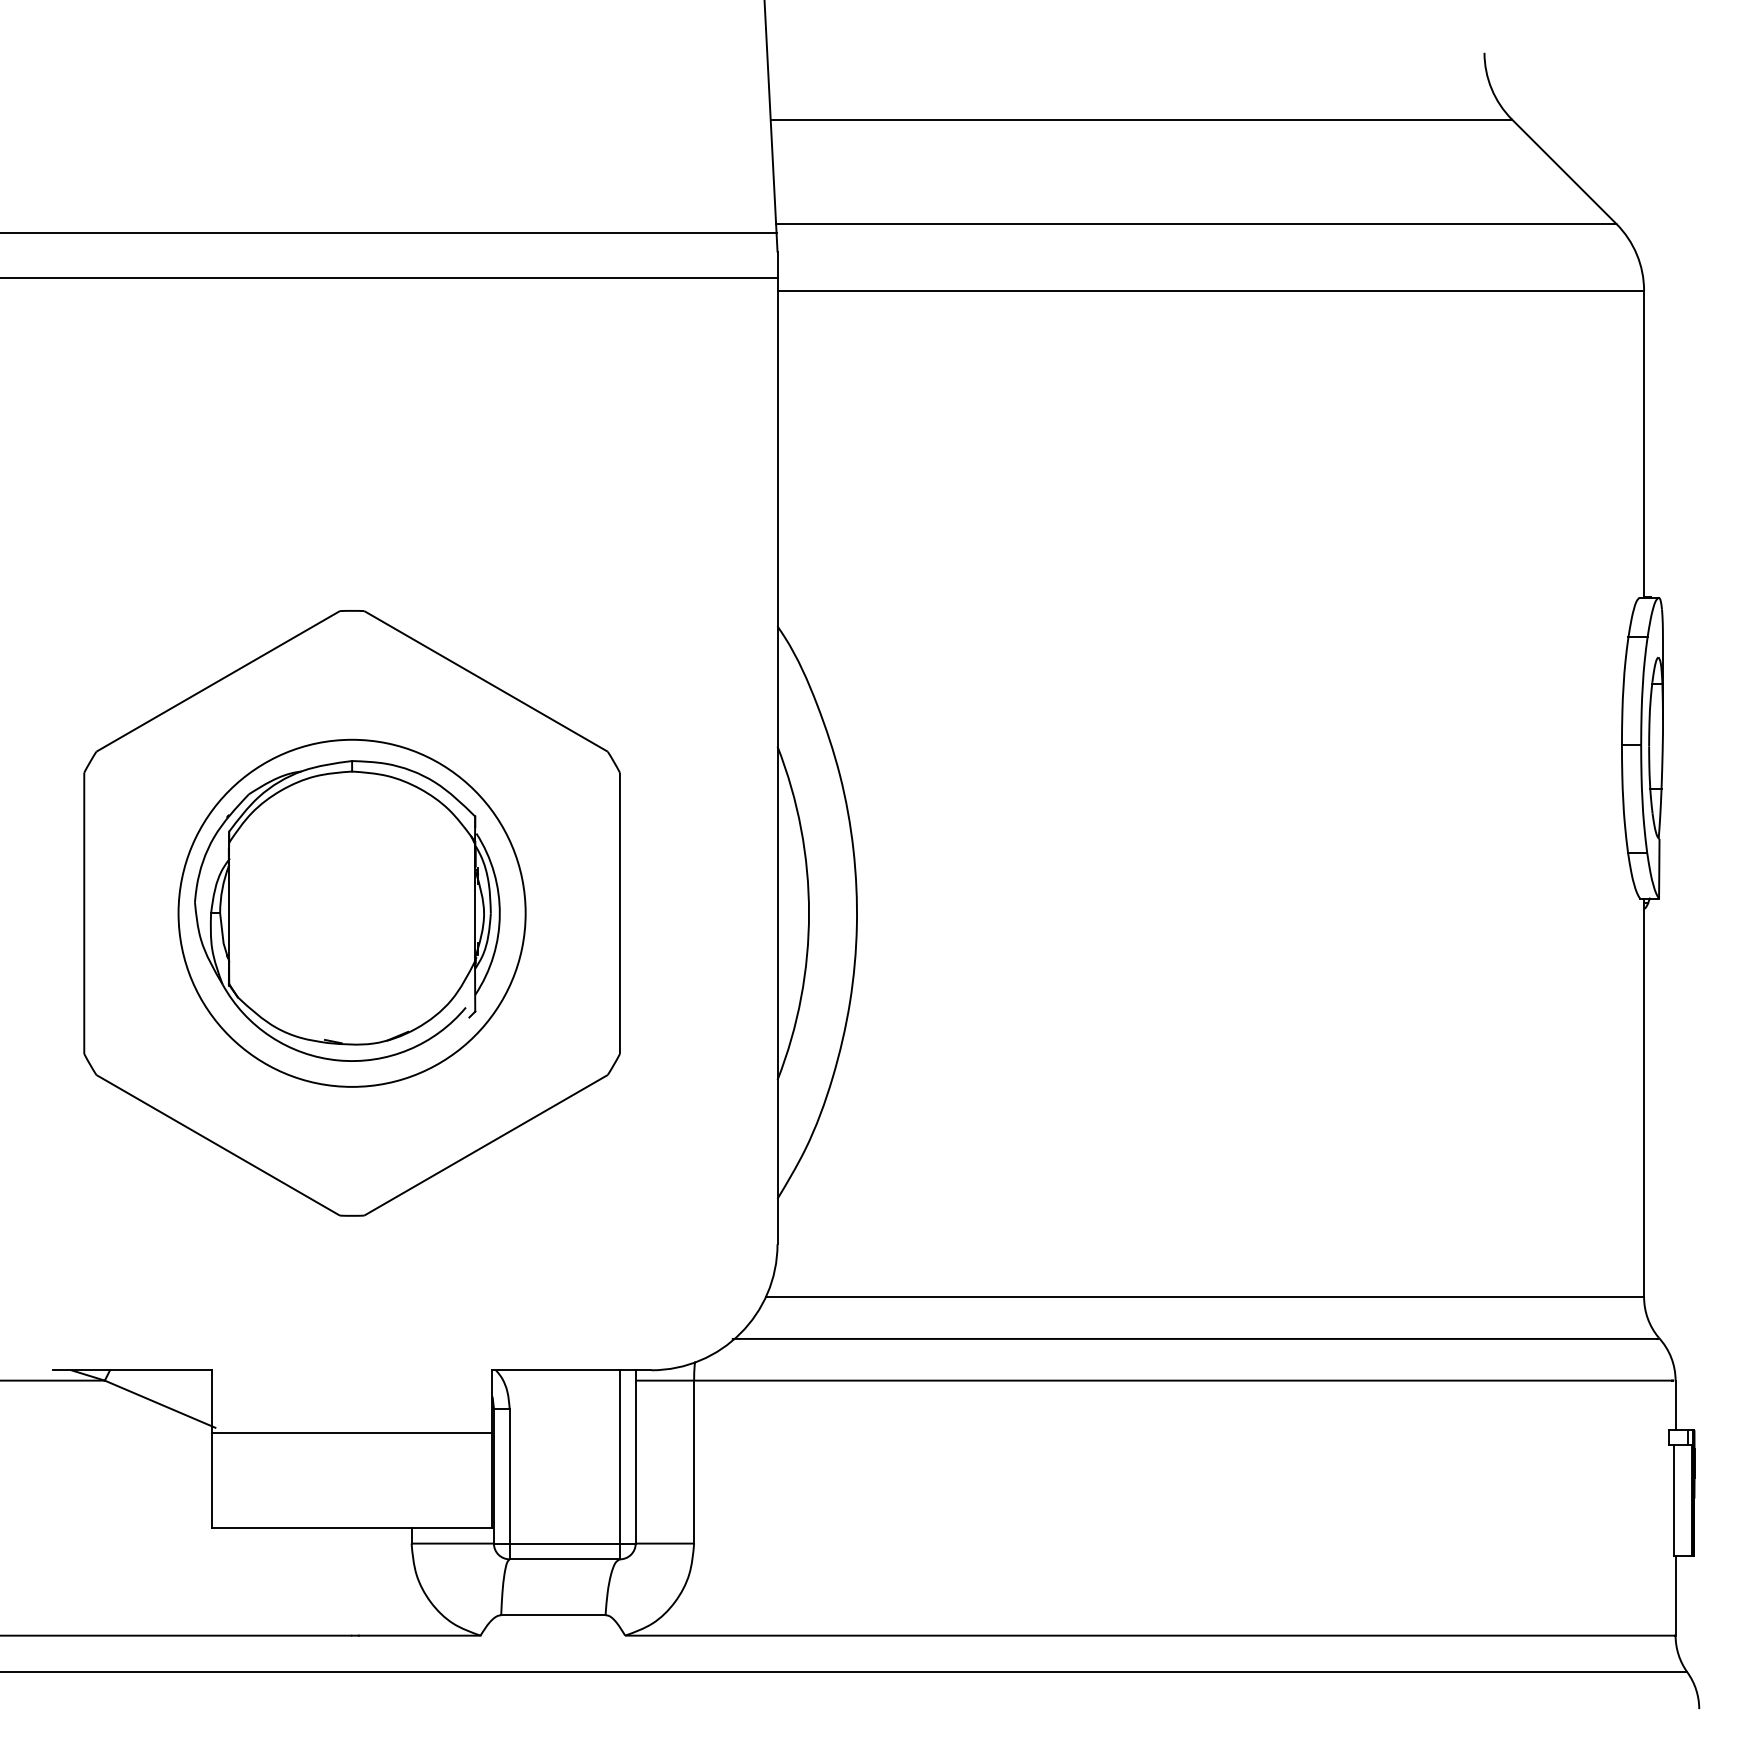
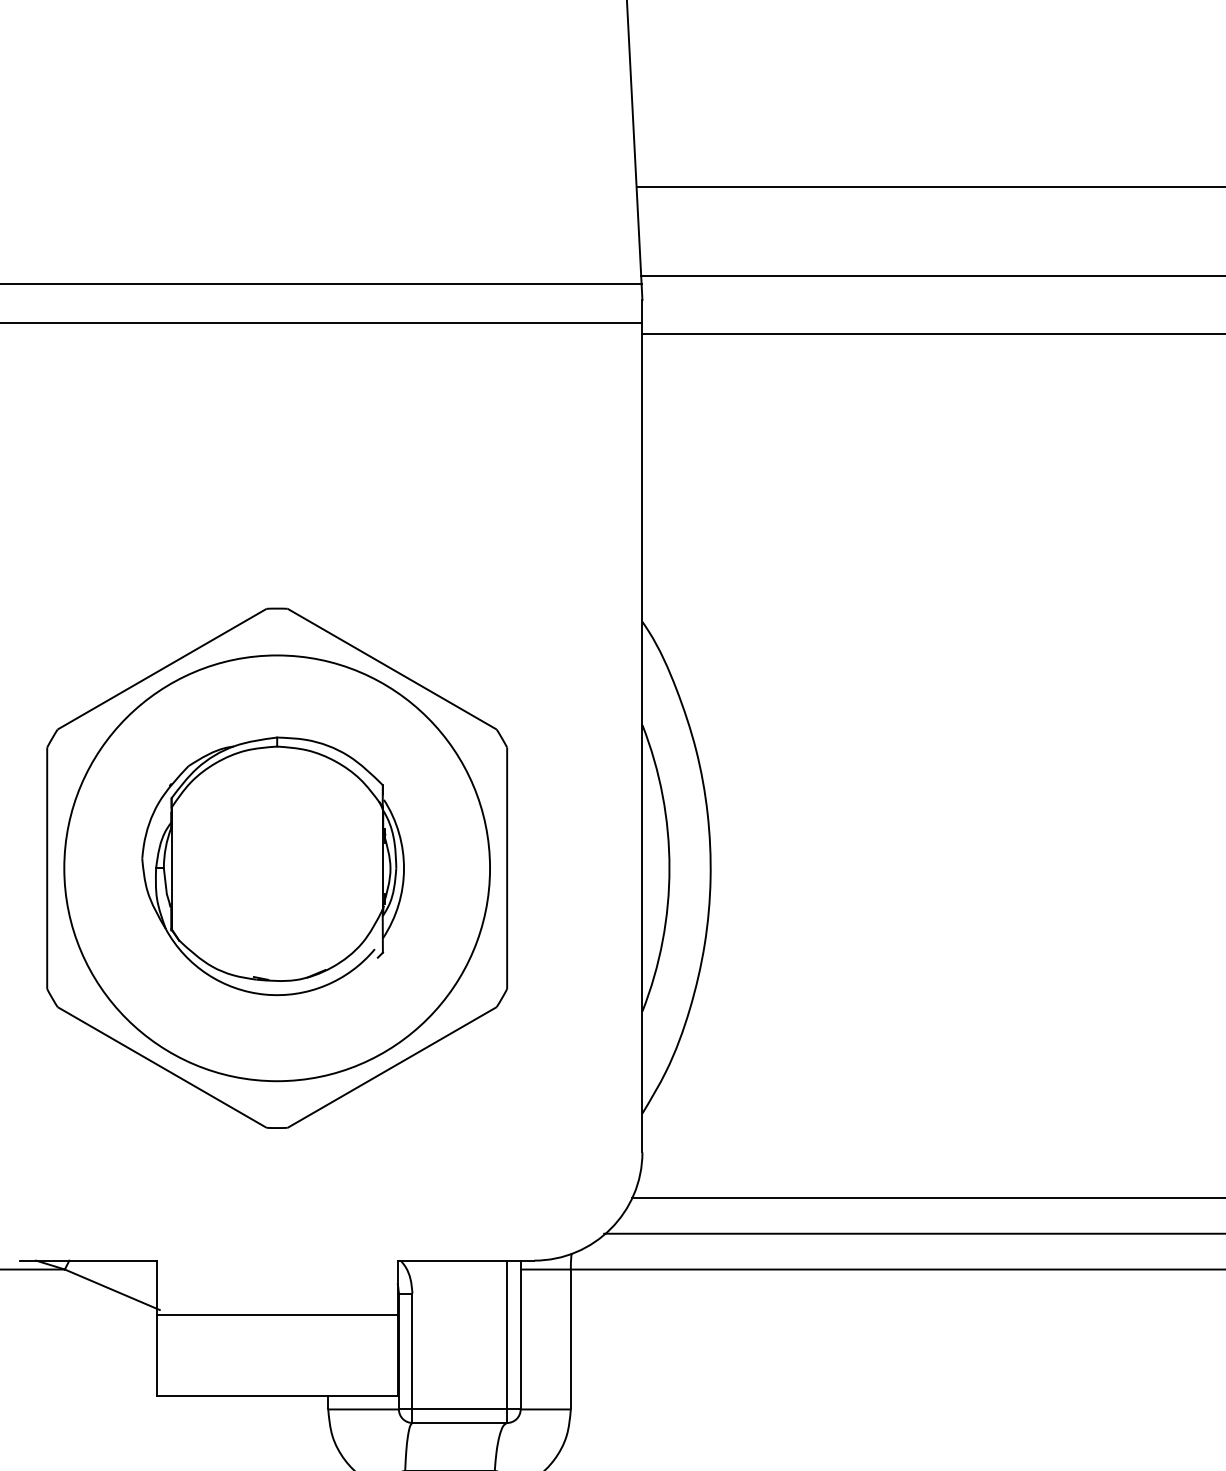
circle: (352, 913) -> (277, 868), size x1.43

